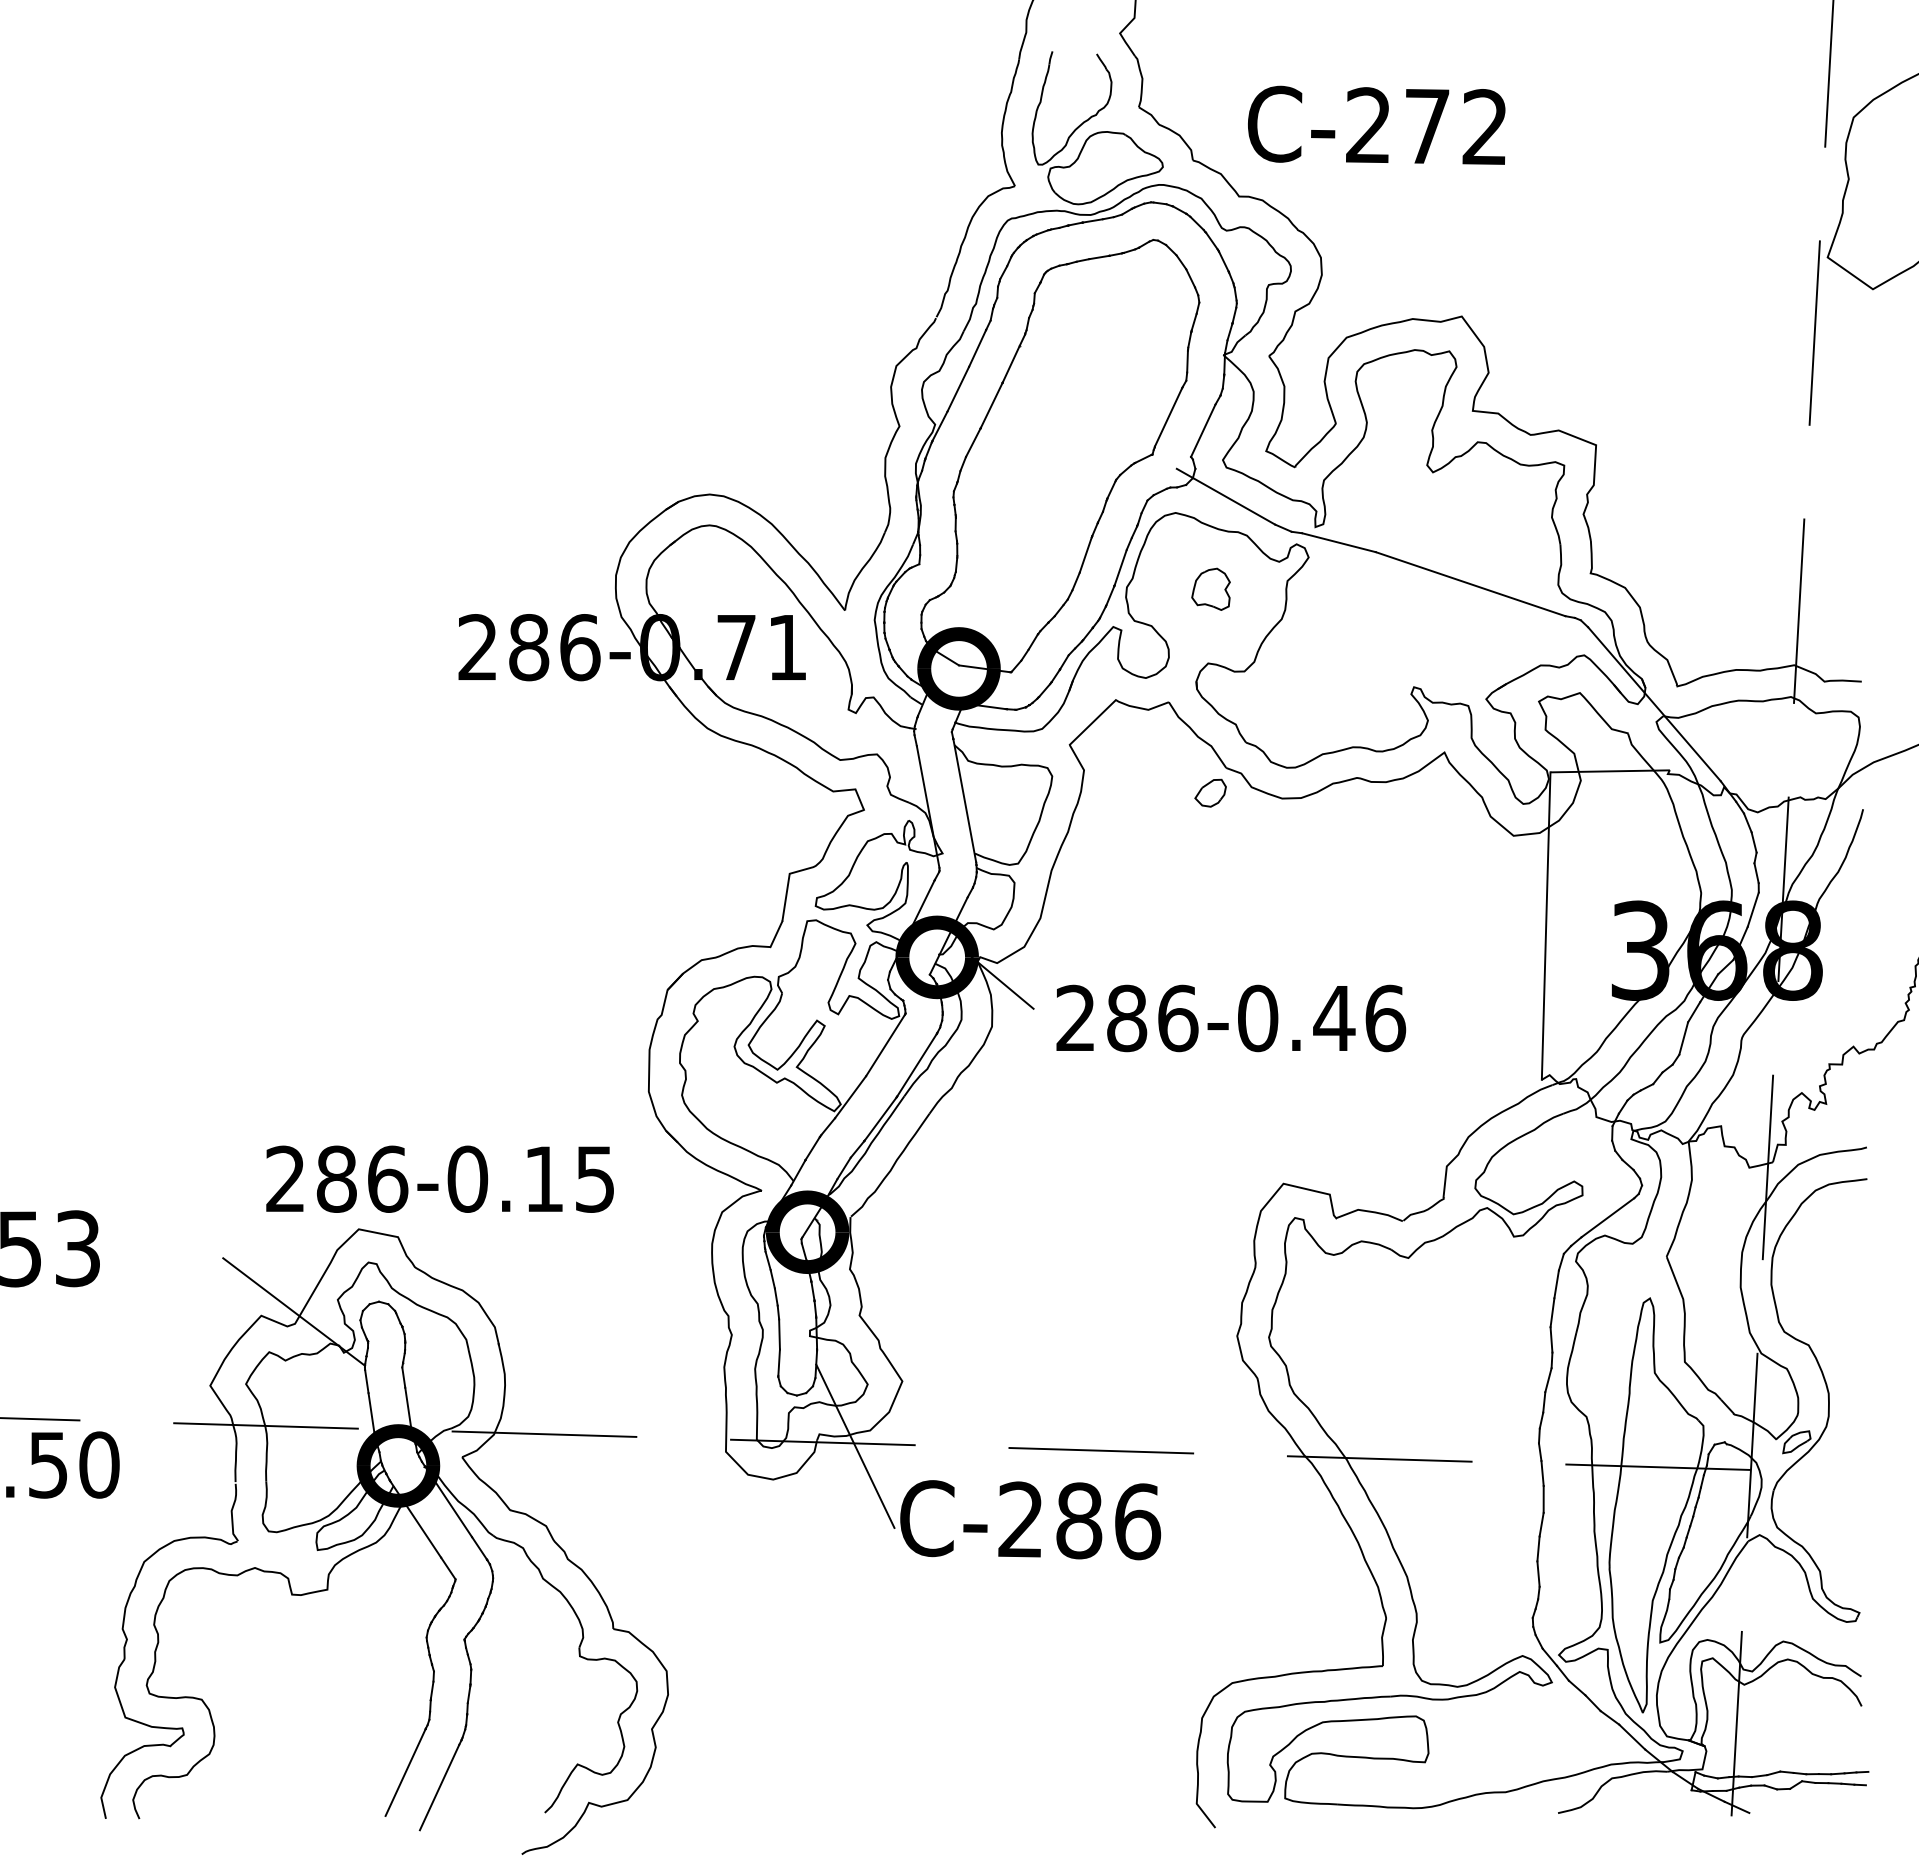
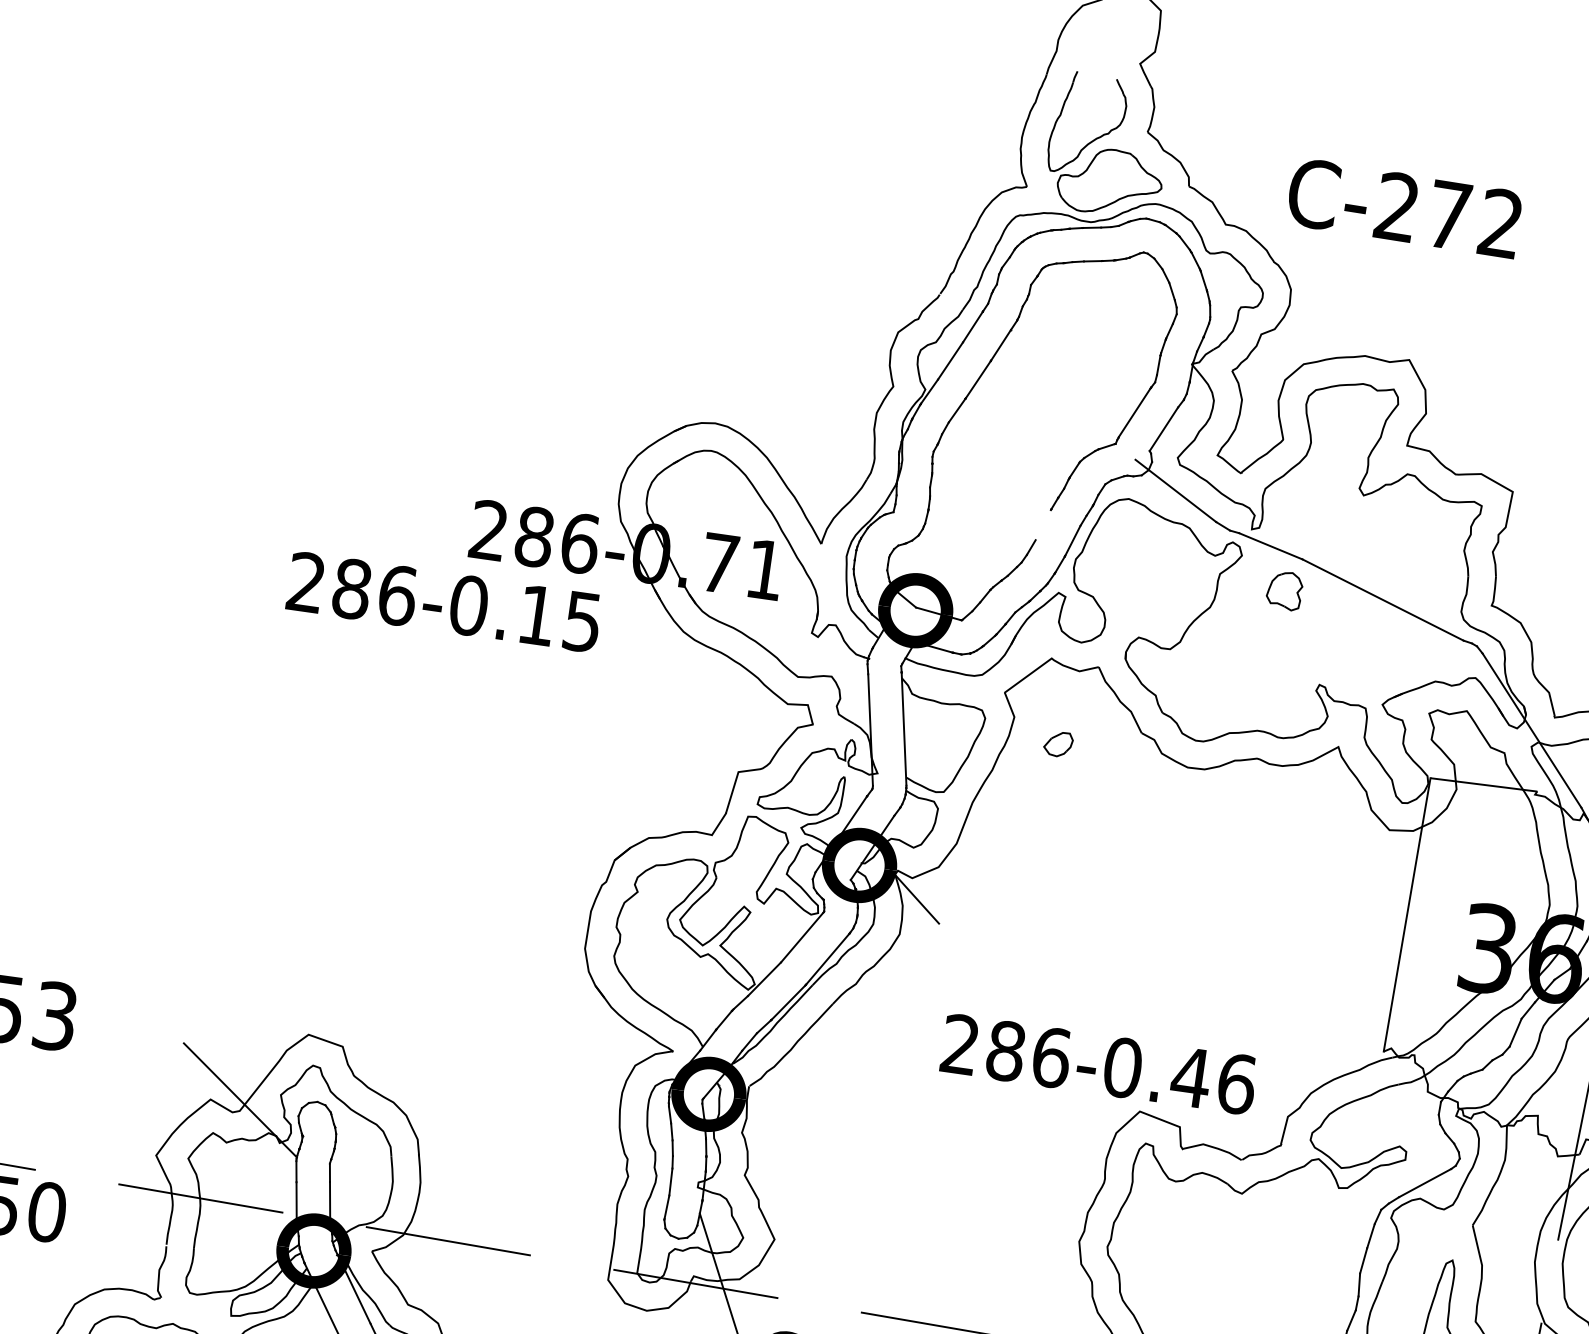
text: (1376, 124) -> (1404, 207), moved
line: (1085, 554) -> (1043, 524), removed
part: (1210, 588) -> (1284, 589), moved
part: (1210, 792) -> (1058, 743), moved
text: (1231, 1018) -> (1099, 1064), moved
text: (439, 1178) -> (443, 601), moved

